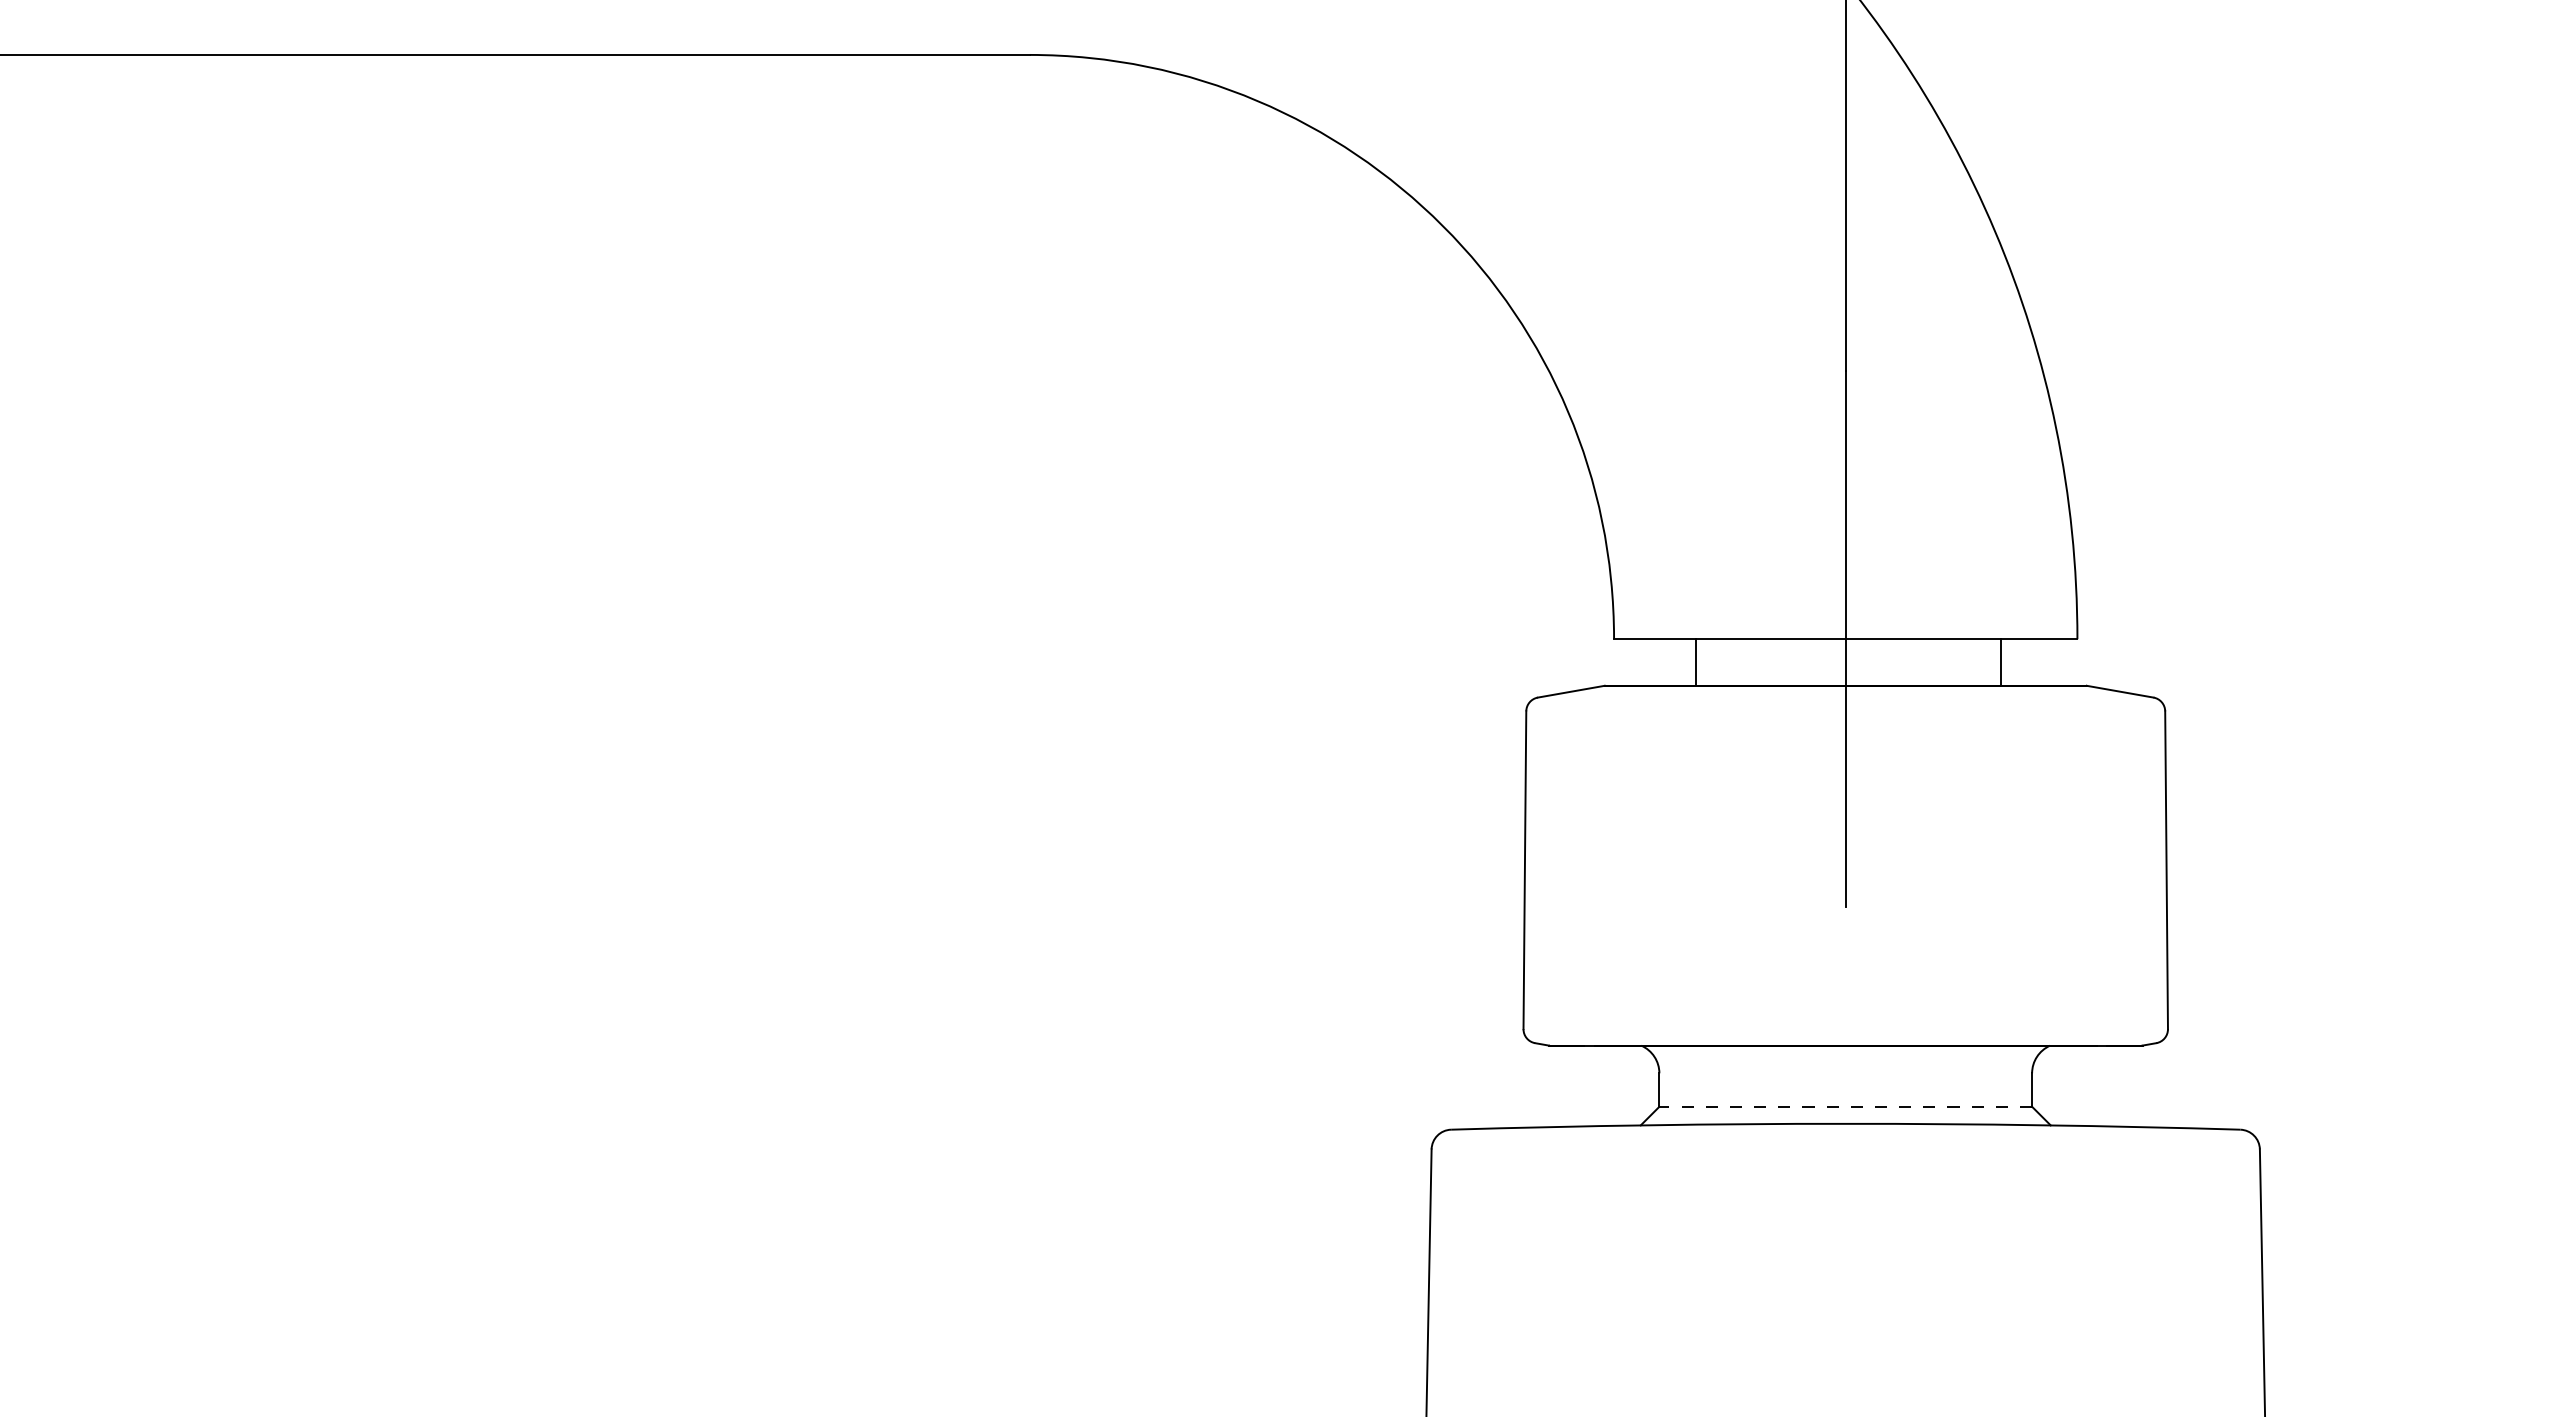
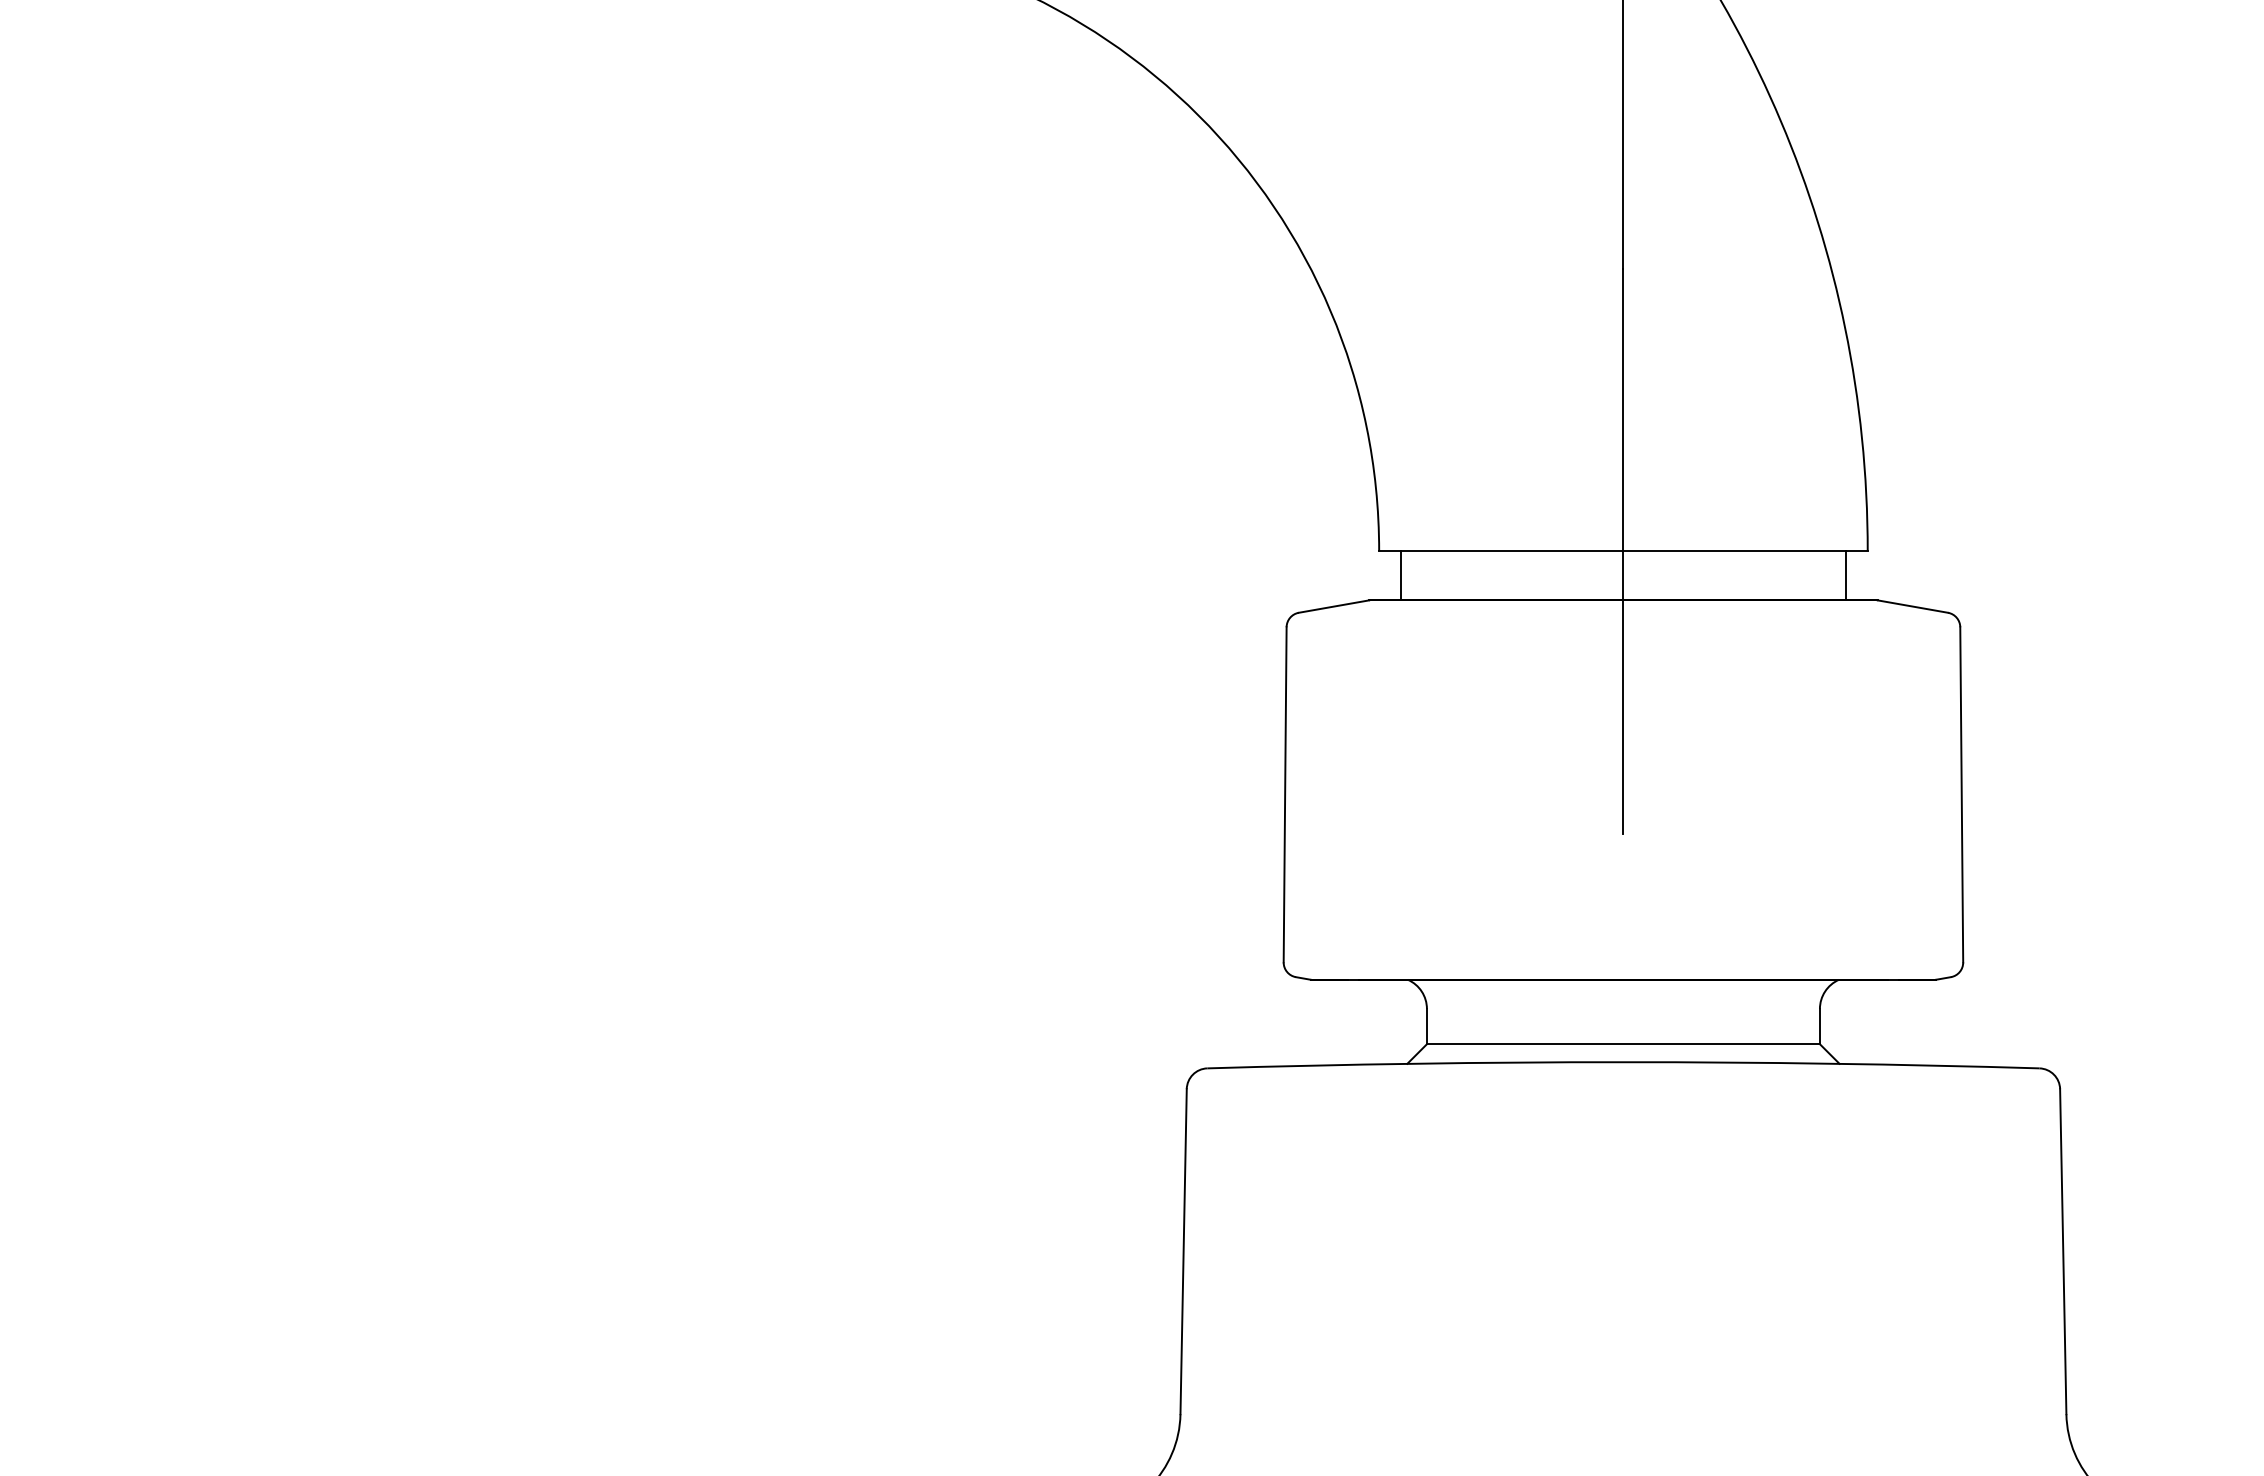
line: (1695, 662) -> (1400, 575), moved
line: (2000, 662) -> (1845, 575), moved
line: (1845, 1106) -> (1623, 1043), dashed -> solid

